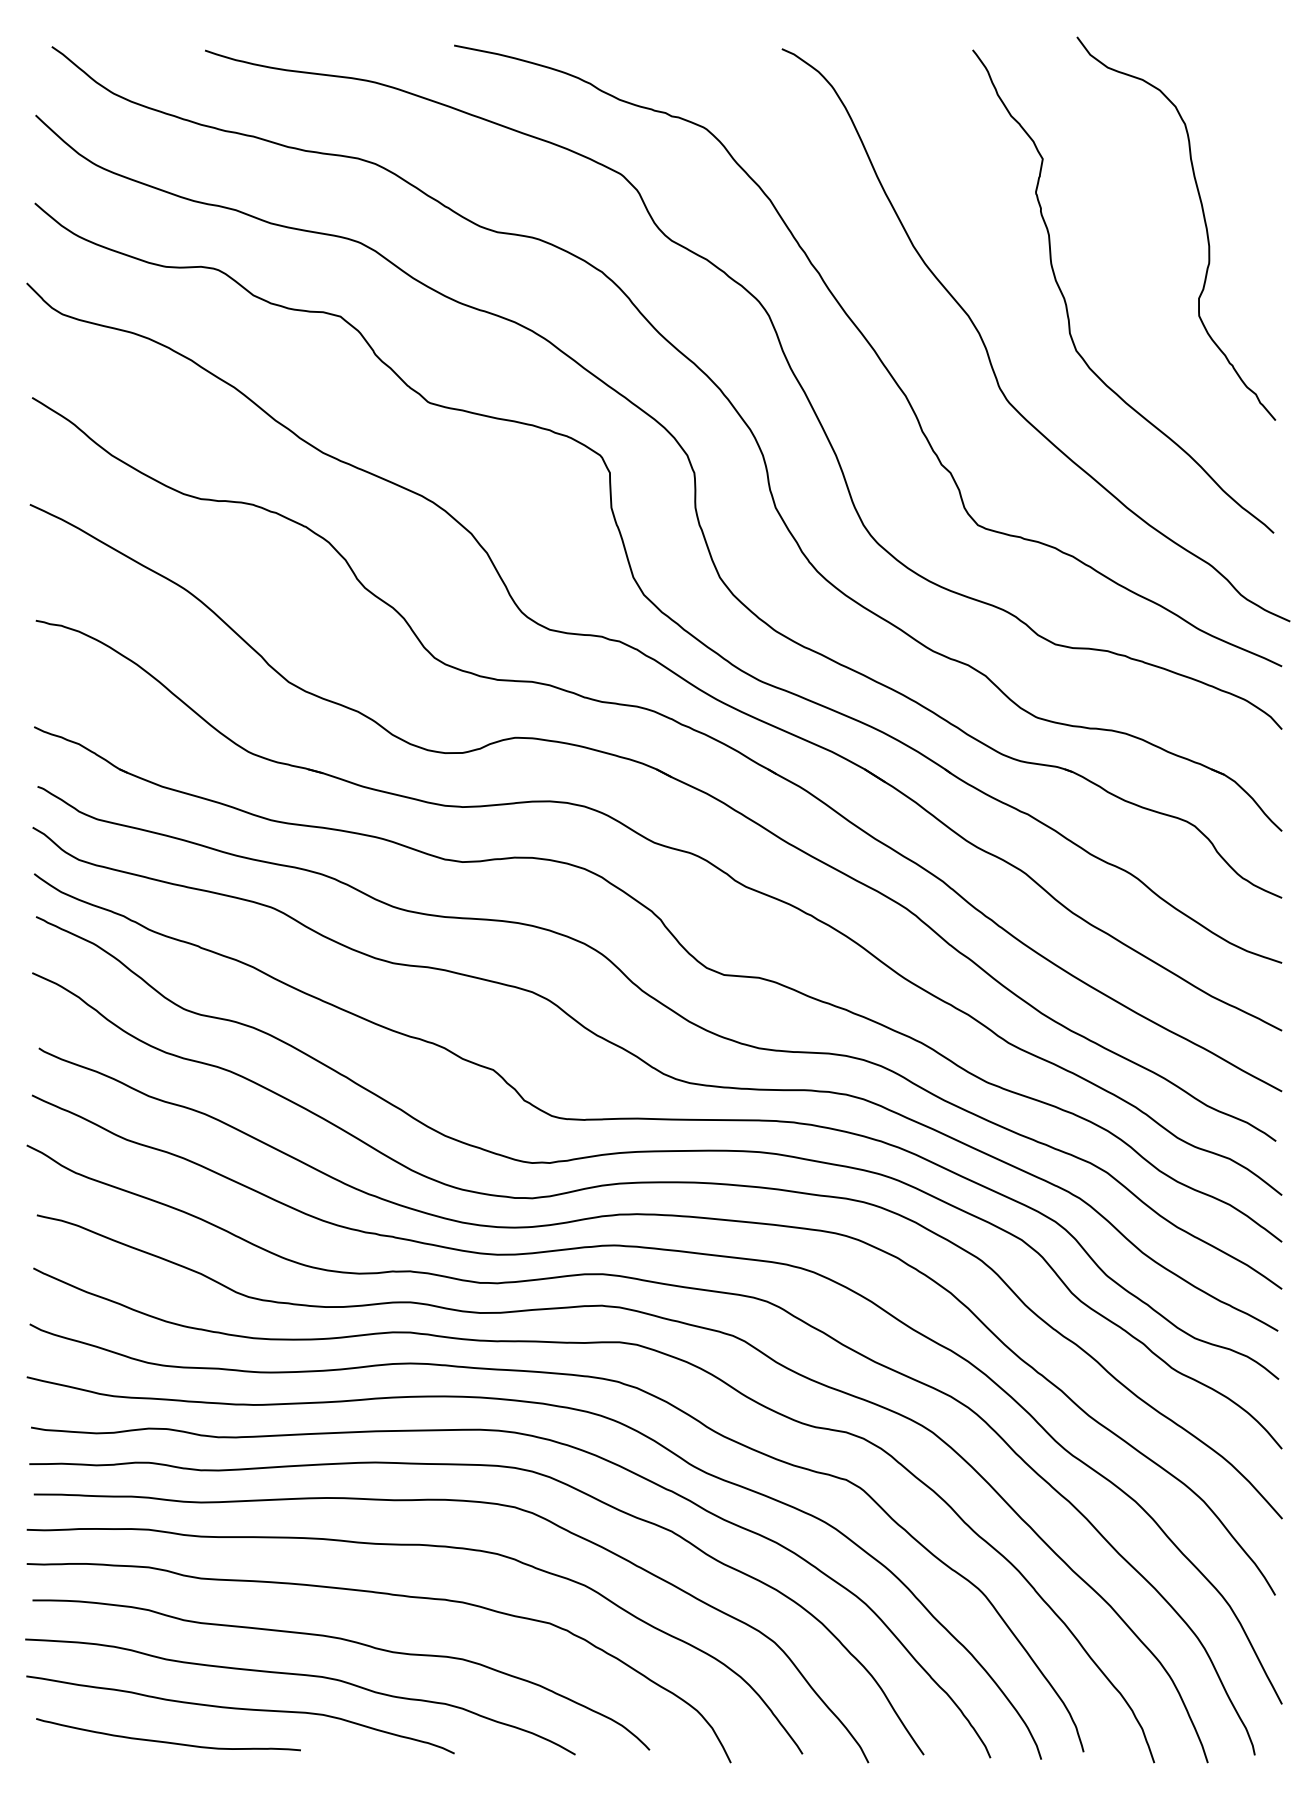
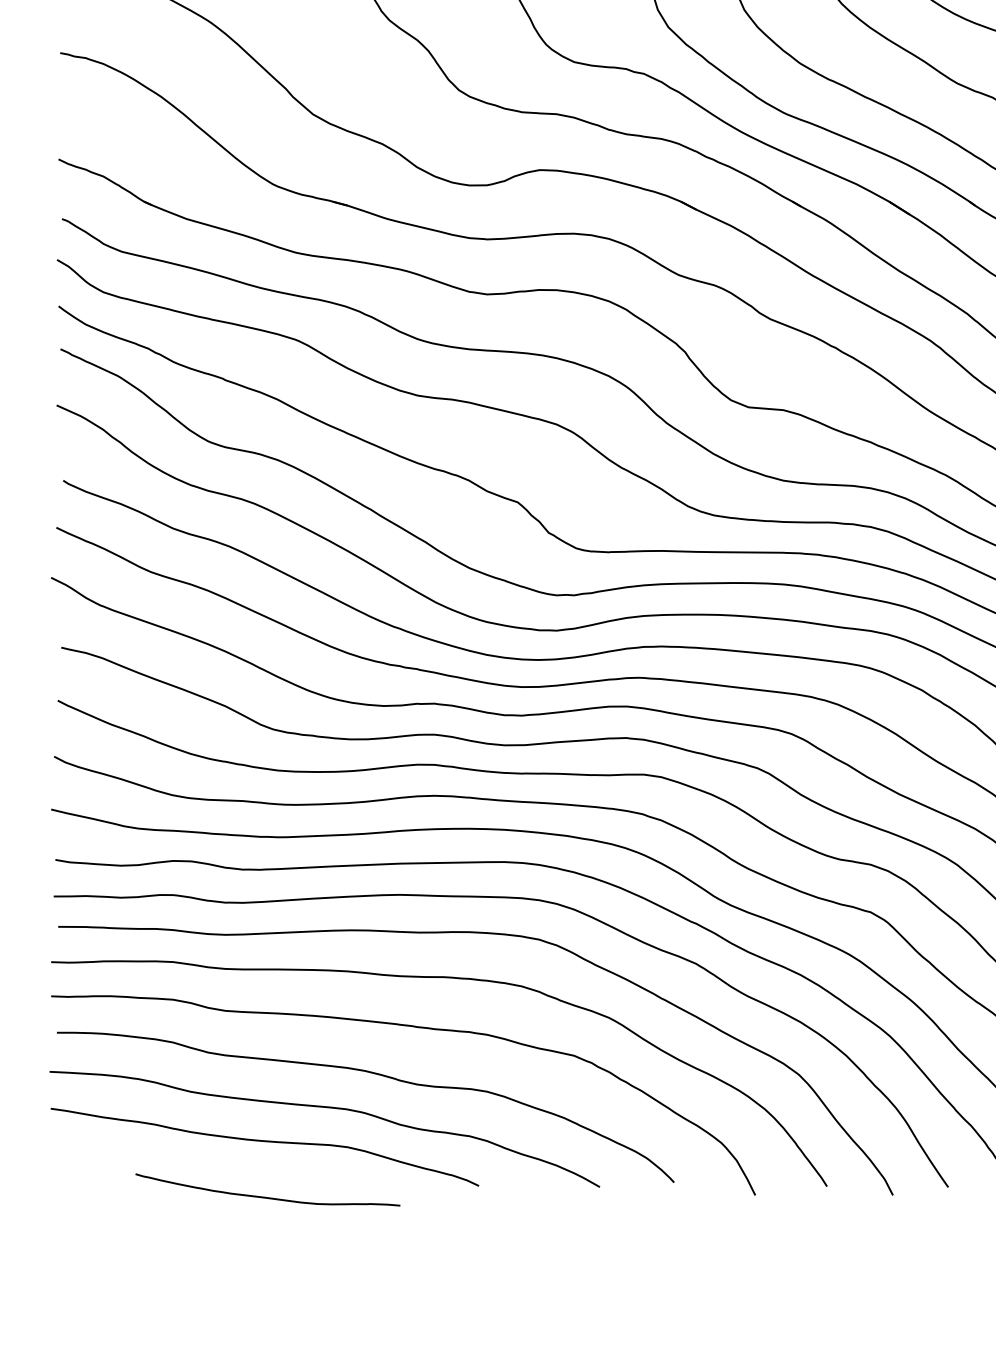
curve: (168, 1741) -> (267, 1196), moved

